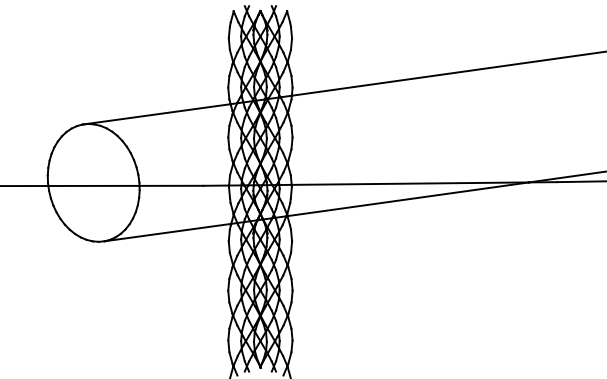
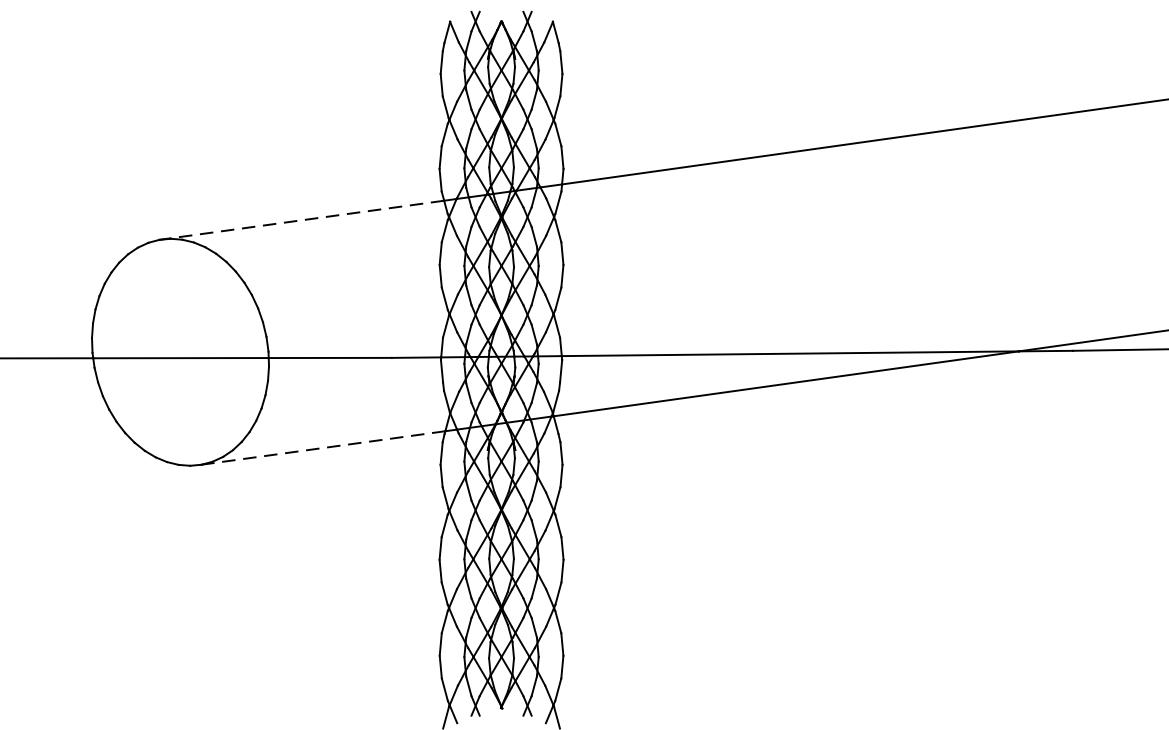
line: (156, 114) -> (301, 220), solid -> dashed
line: (167, 232) -> (322, 447), solid -> dashed

